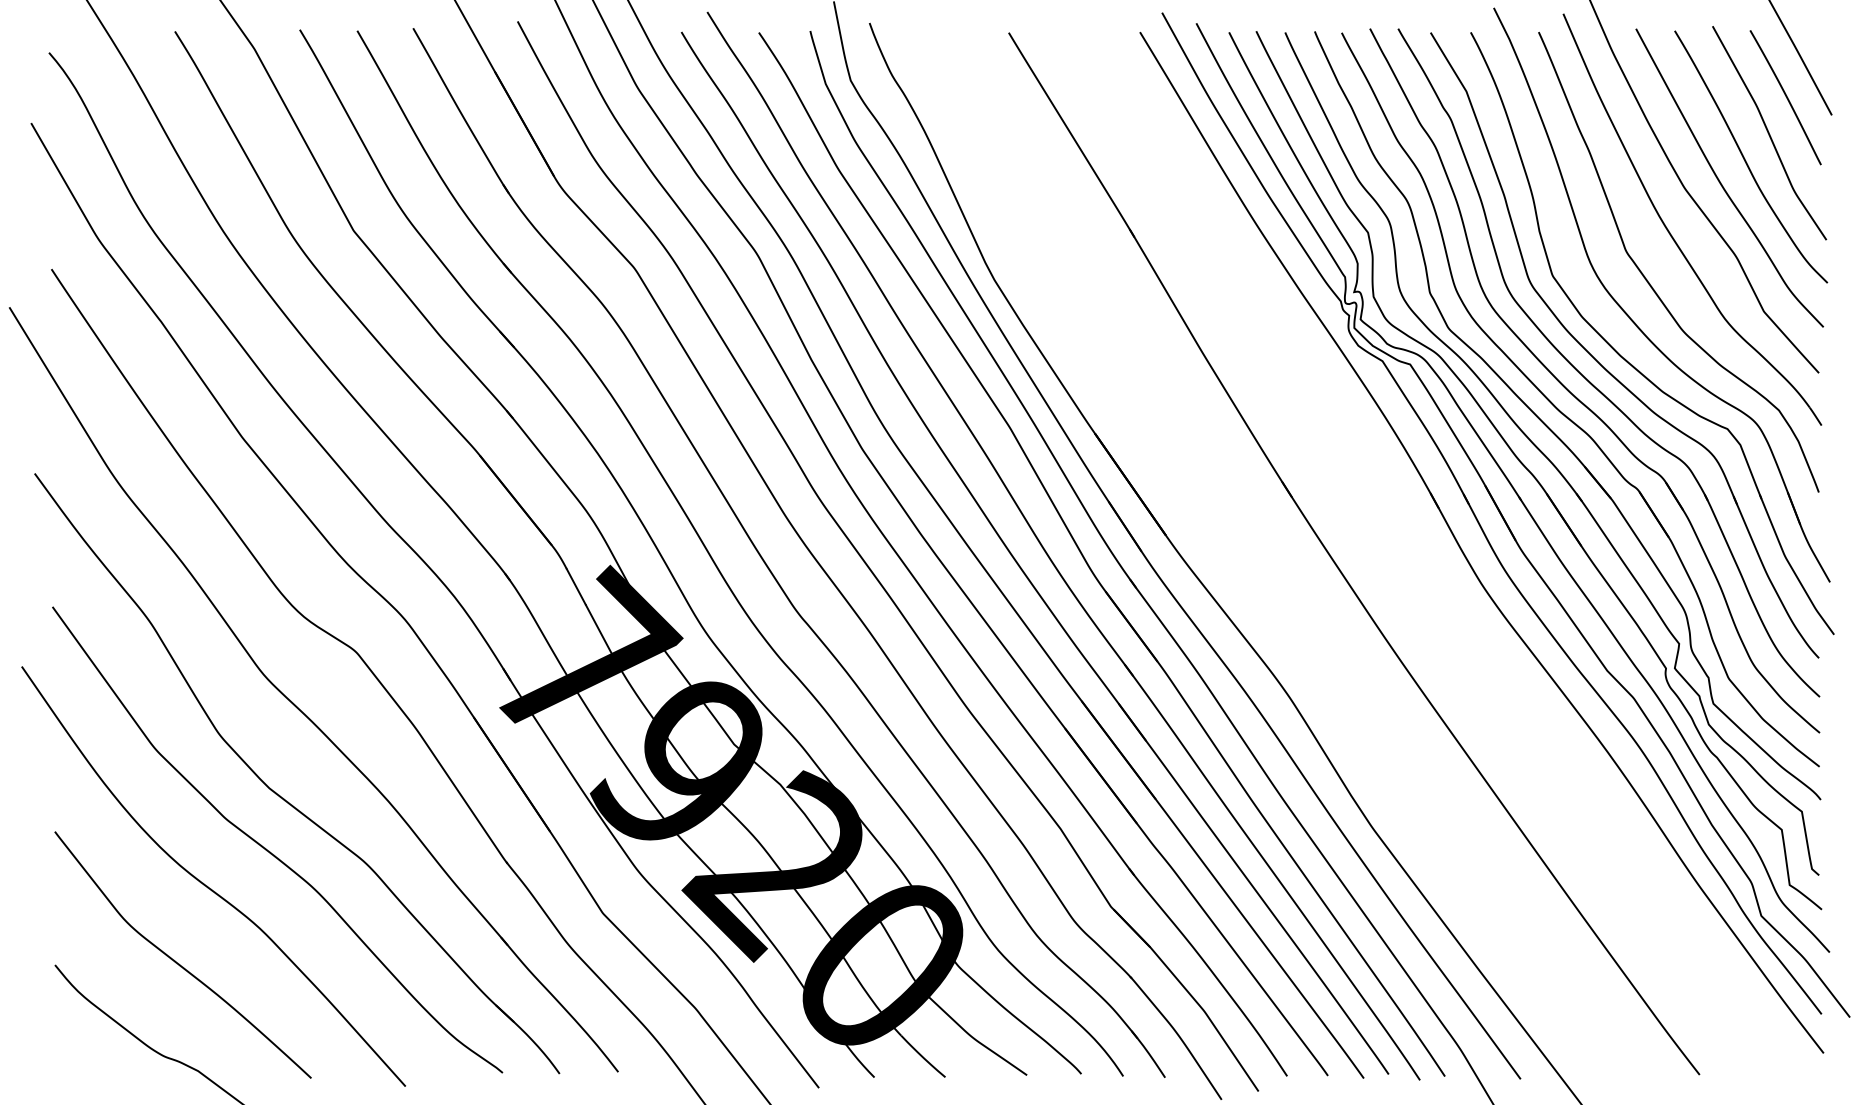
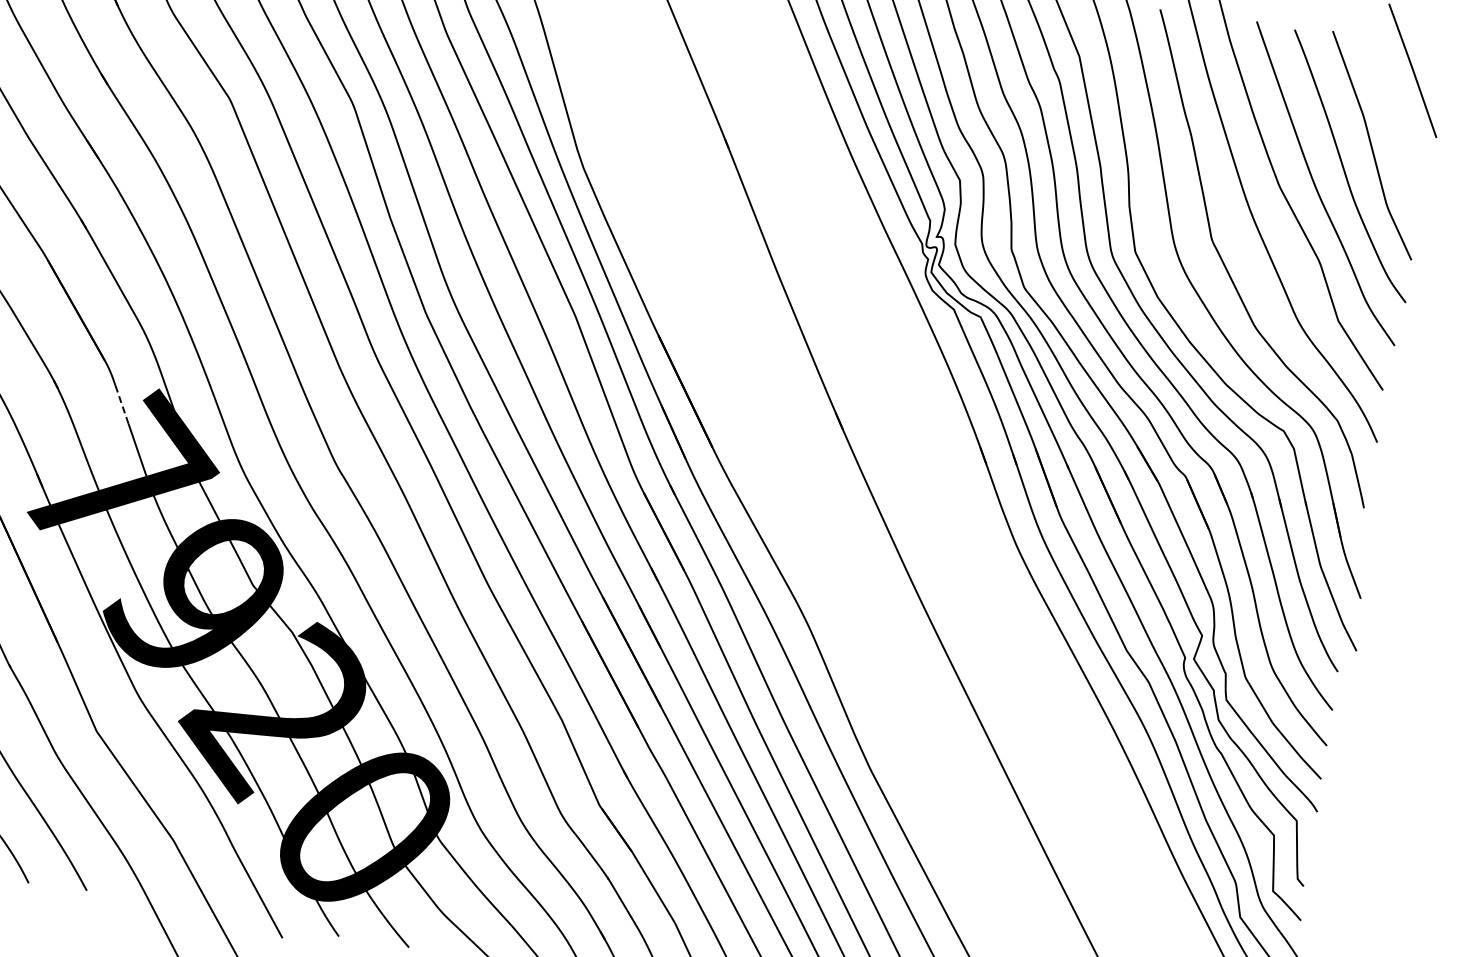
curve: (1785, 96) -> (1393, 111), removed
line: (576, 586) -> (122, 404), solid -> dashed

